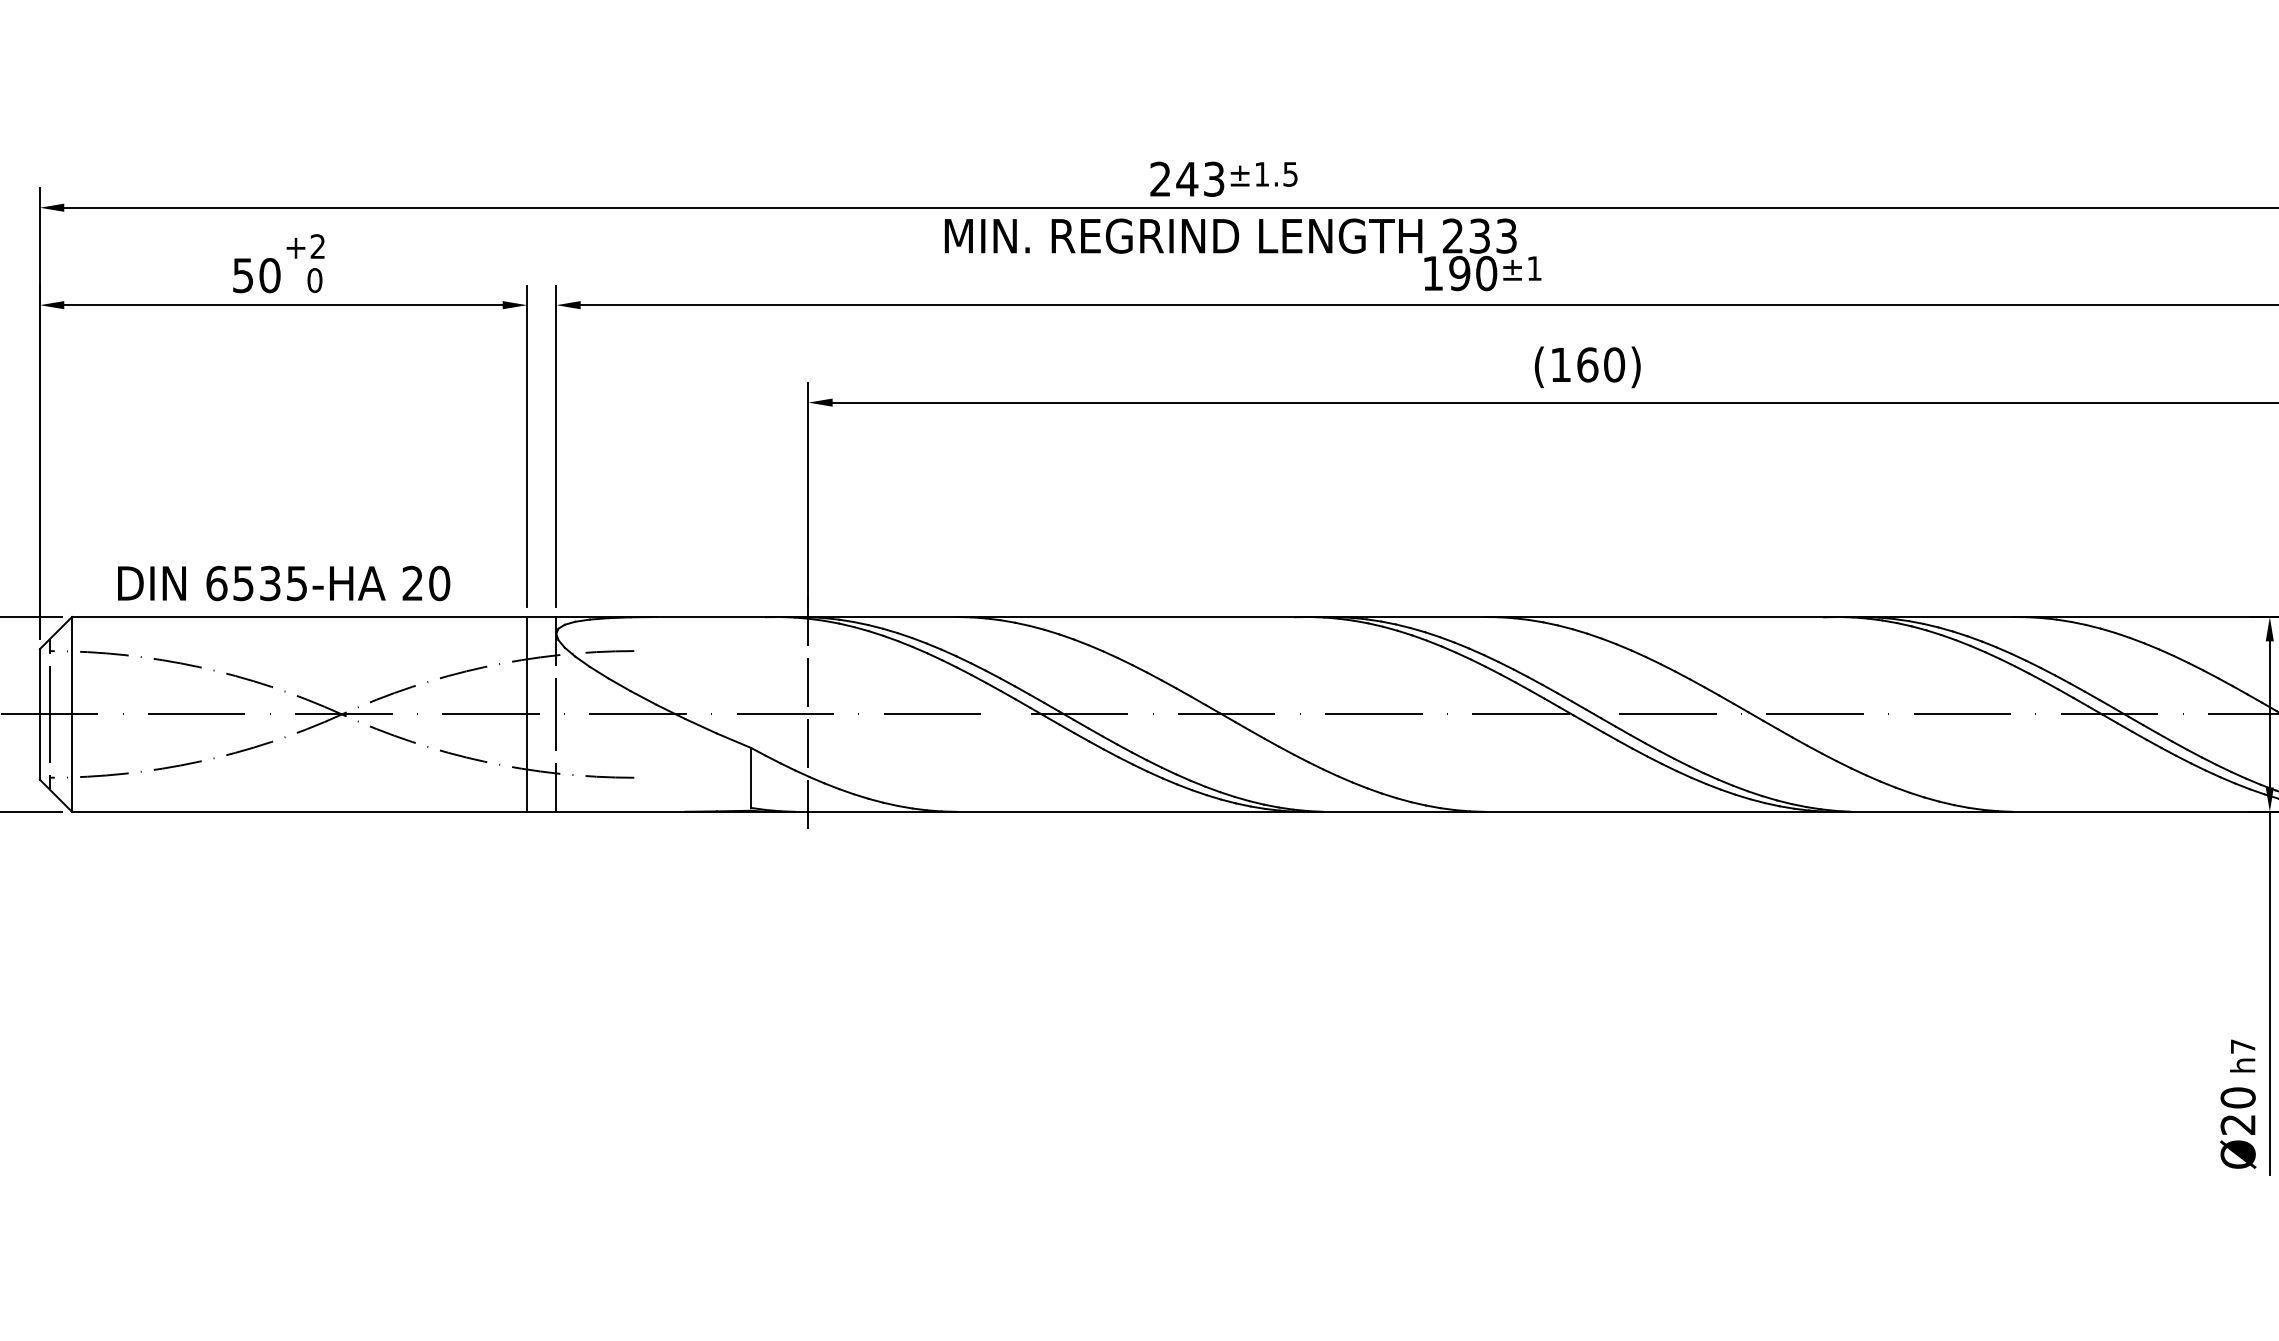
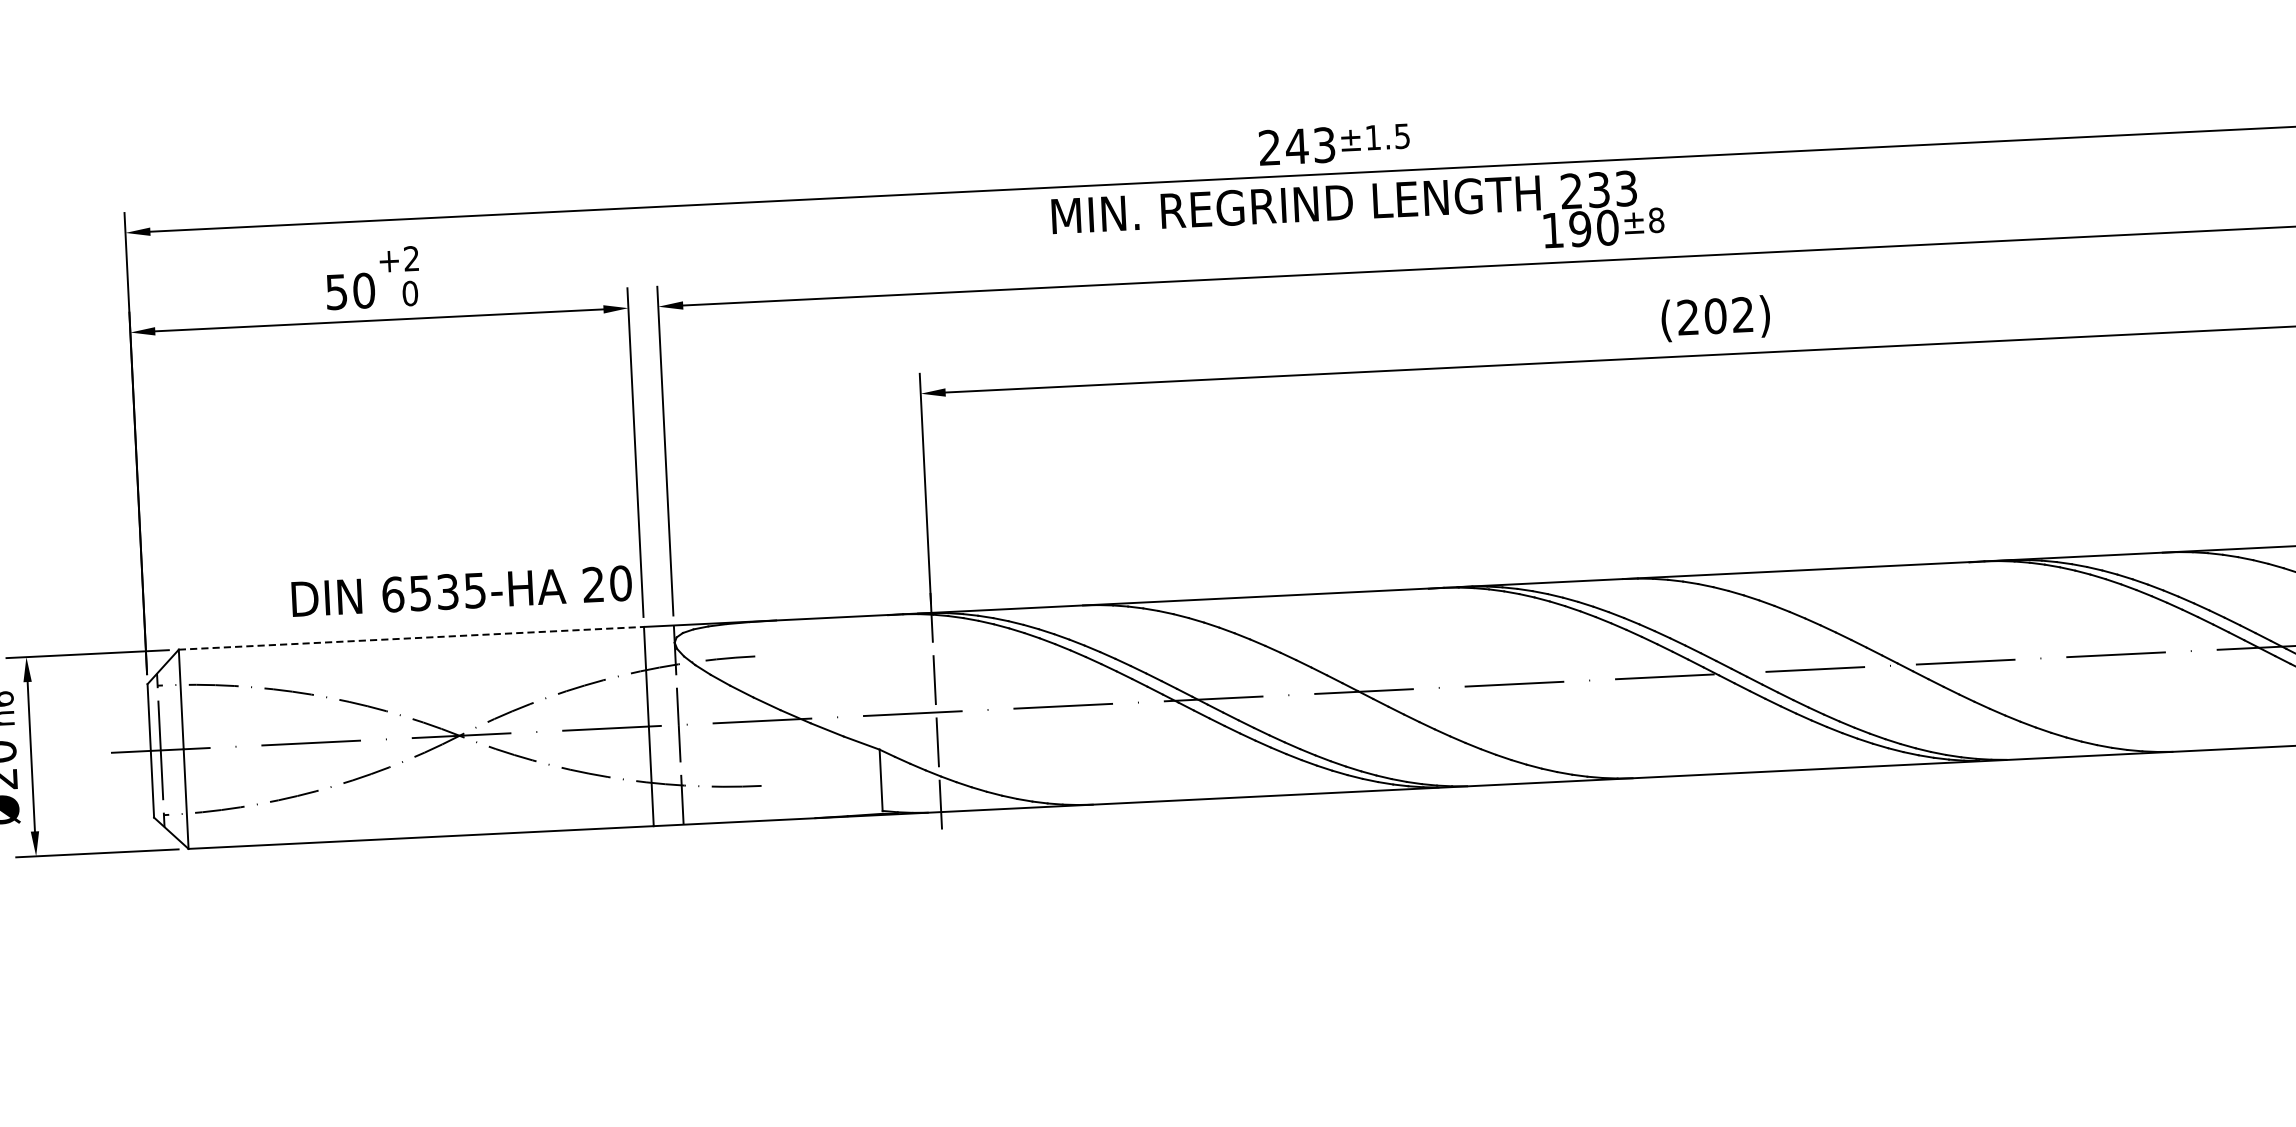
text: (1534, 268) -> (1656, 220), ±1 -> ±8
text: (1587, 364) -> (1715, 315), (160) -> (202)
text: (284, 583) -> (462, 591), moved
line: (299, 616) -> (411, 637), solid -> dashed

